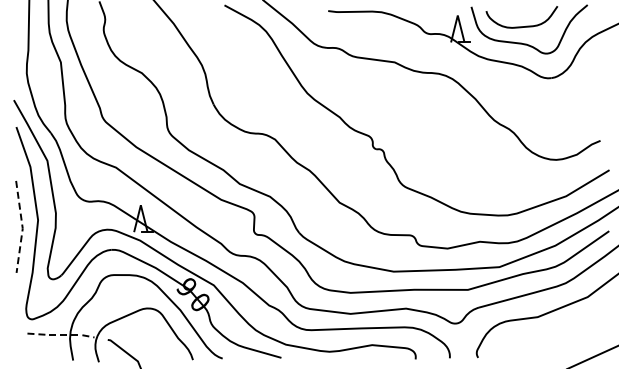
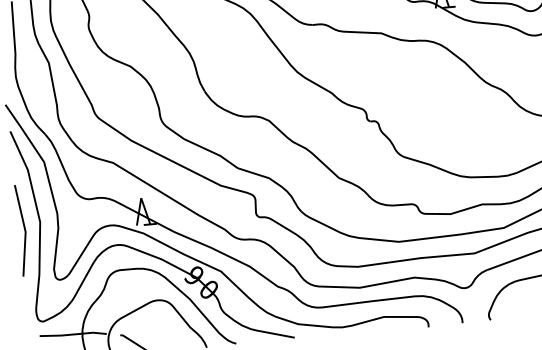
line: (22, 227) -> (25, 230), dashed -> solid
line: (61, 334) -> (73, 333), dashed -> solid

